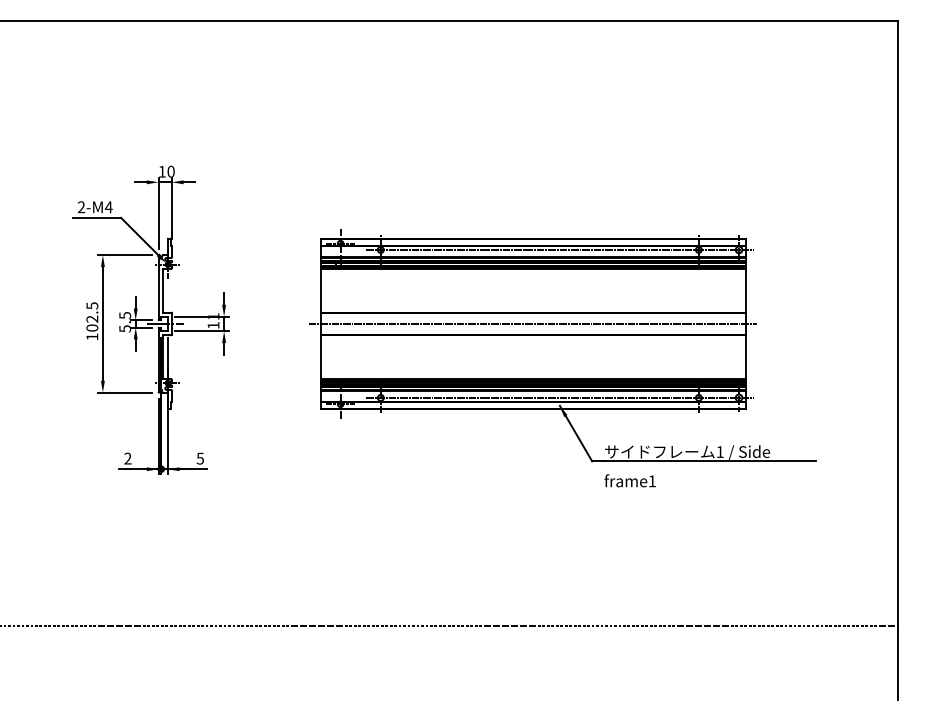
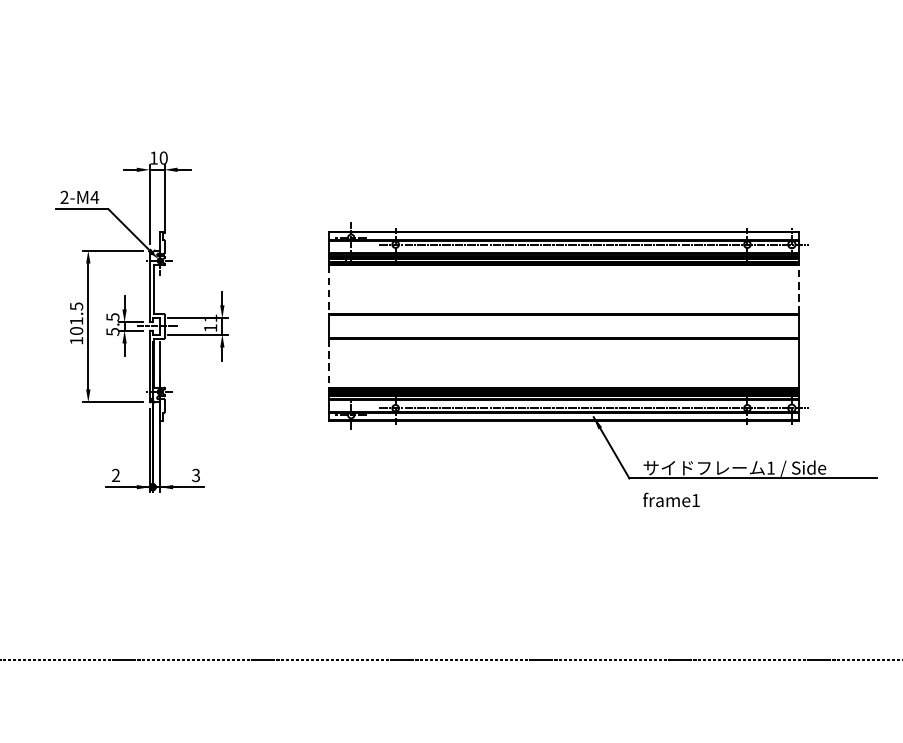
line: (320, 290) -> (328, 289), solid -> dashed
line: (745, 290) -> (798, 289), solid -> dashed
text: (92, 318) -> (76, 320), 102.5 -> 101.5
line: (532, 323) -> (563, 325), removed
line: (320, 357) -> (328, 363), solid -> dashed
text: (200, 457) -> (196, 474), 5 -> 3

